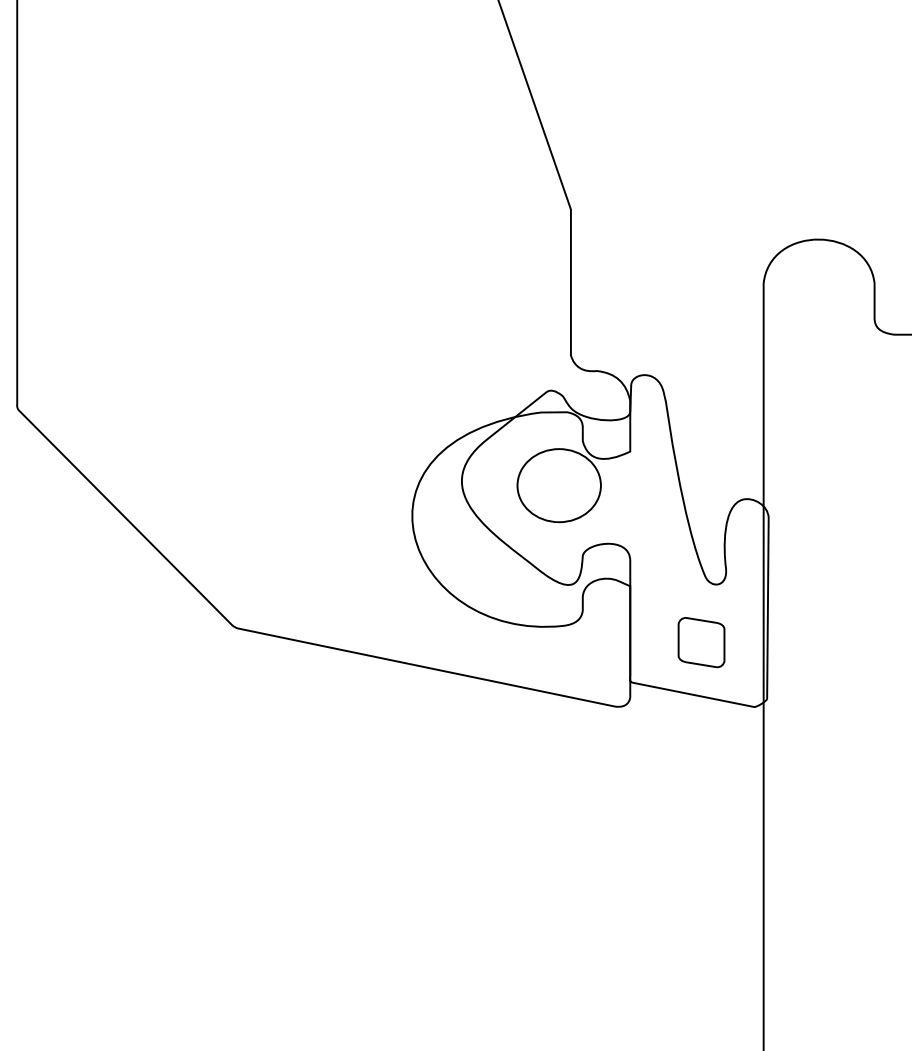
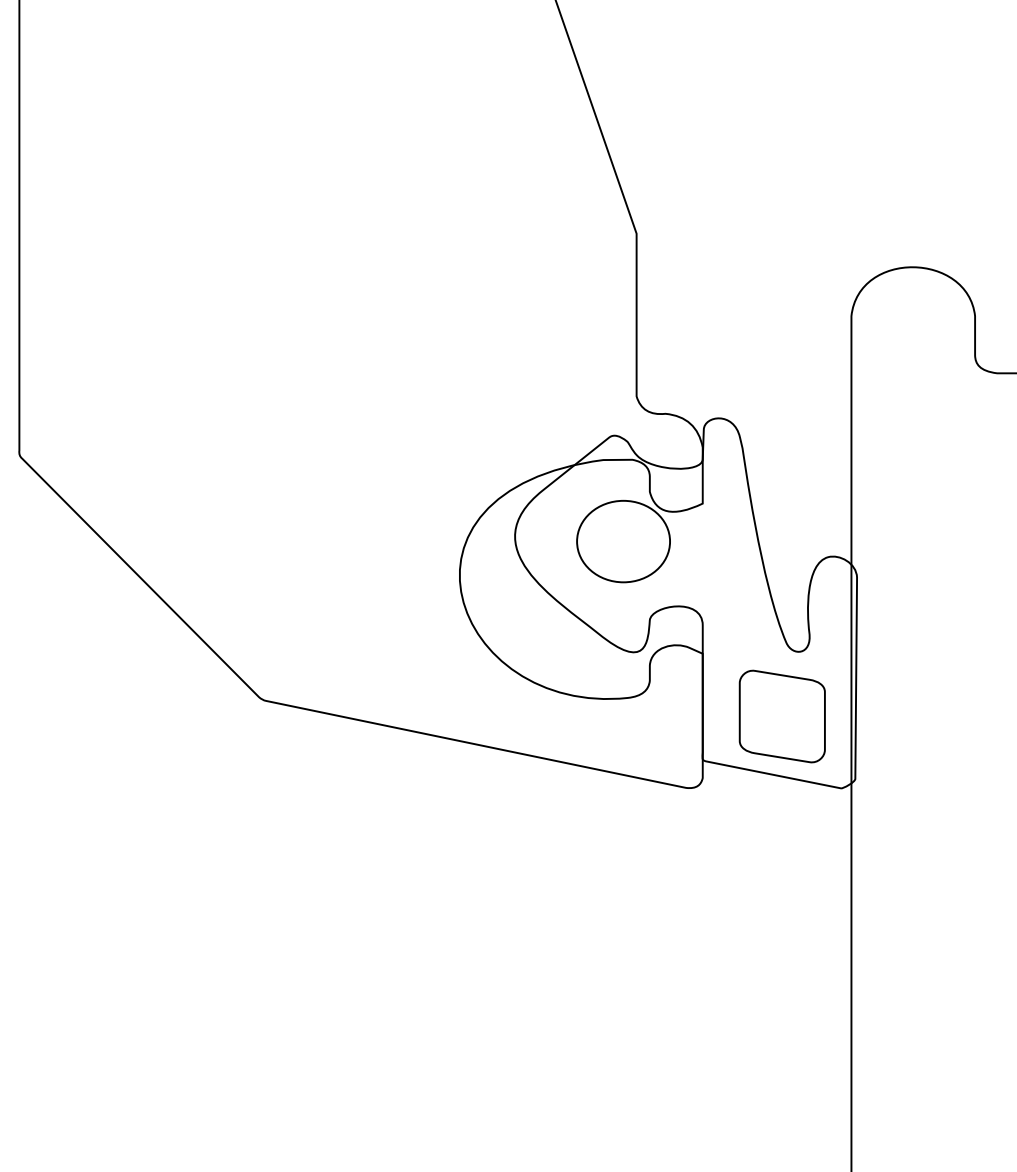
part: (700, 642) -> (781, 716), size x1.67

